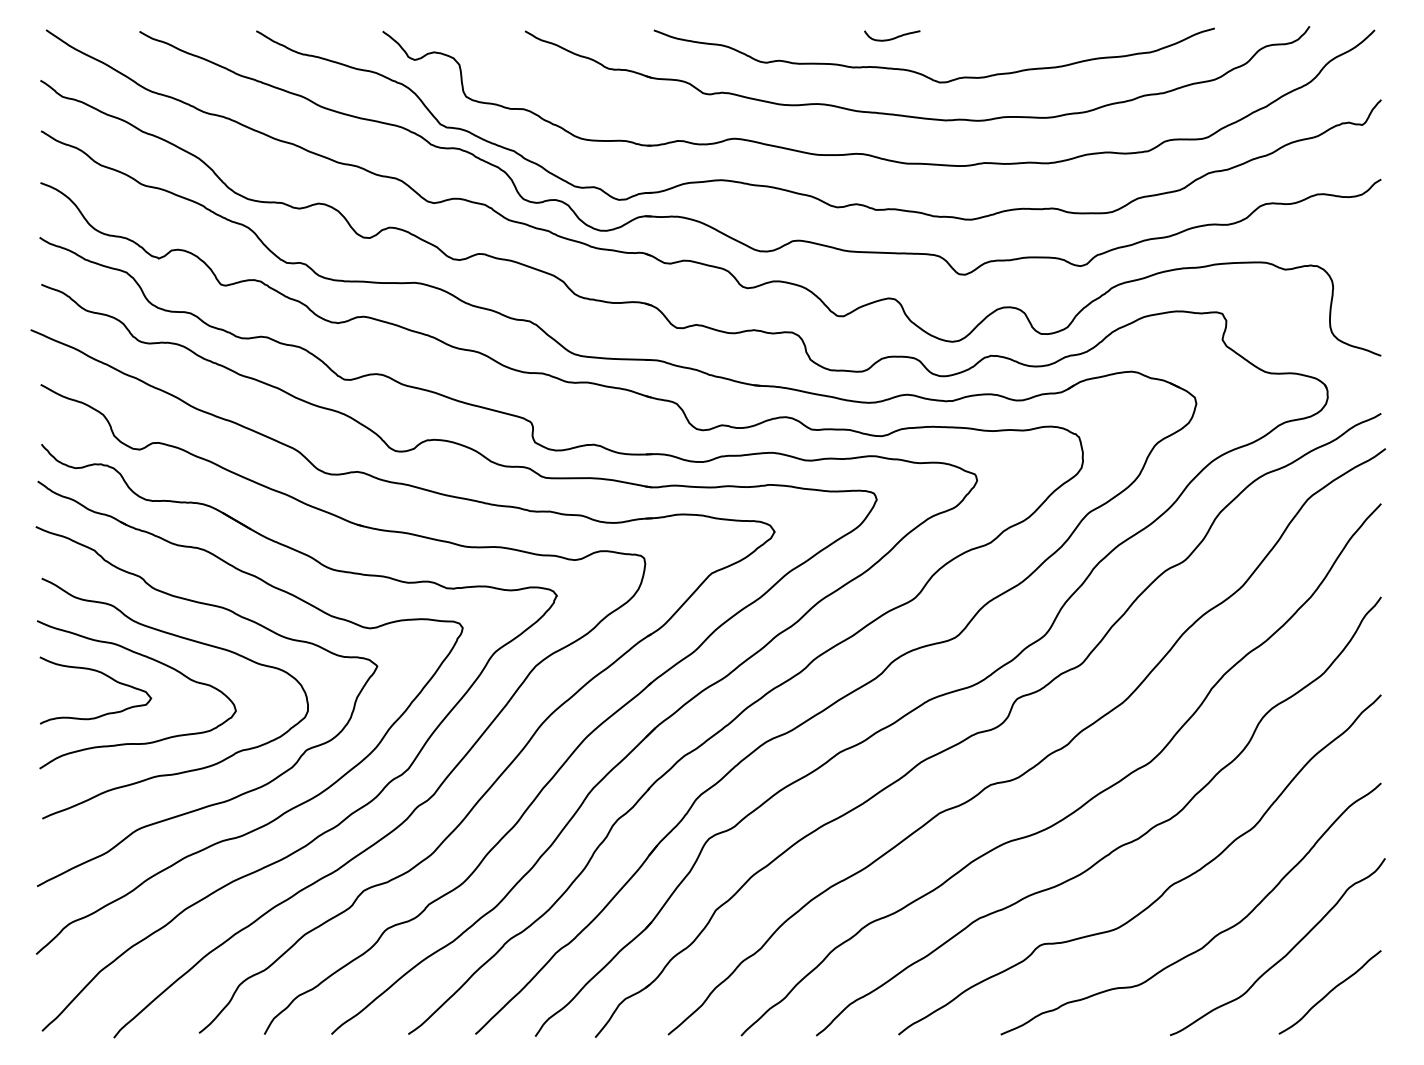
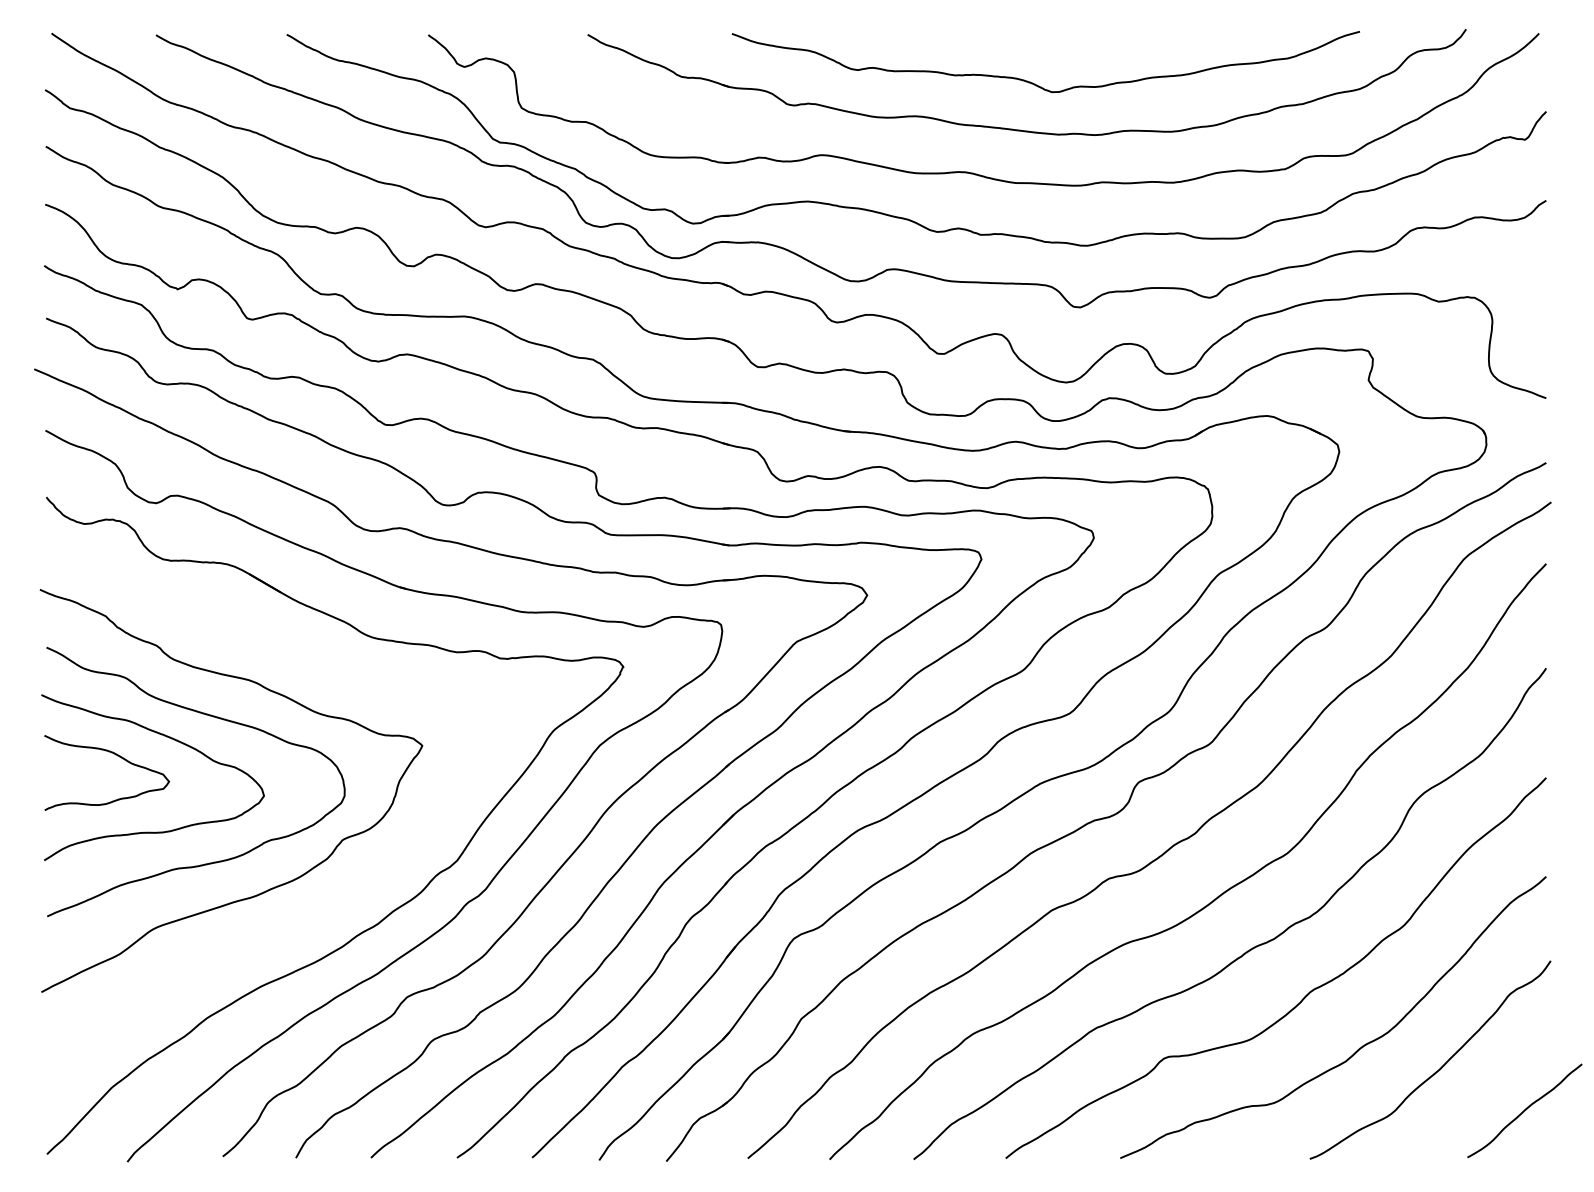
curve: (893, 37) -> (1000, 41), removed
part: (294, 806) -> (329, 902), removed
curve: (1329, 992) -> (1524, 1111), moved

